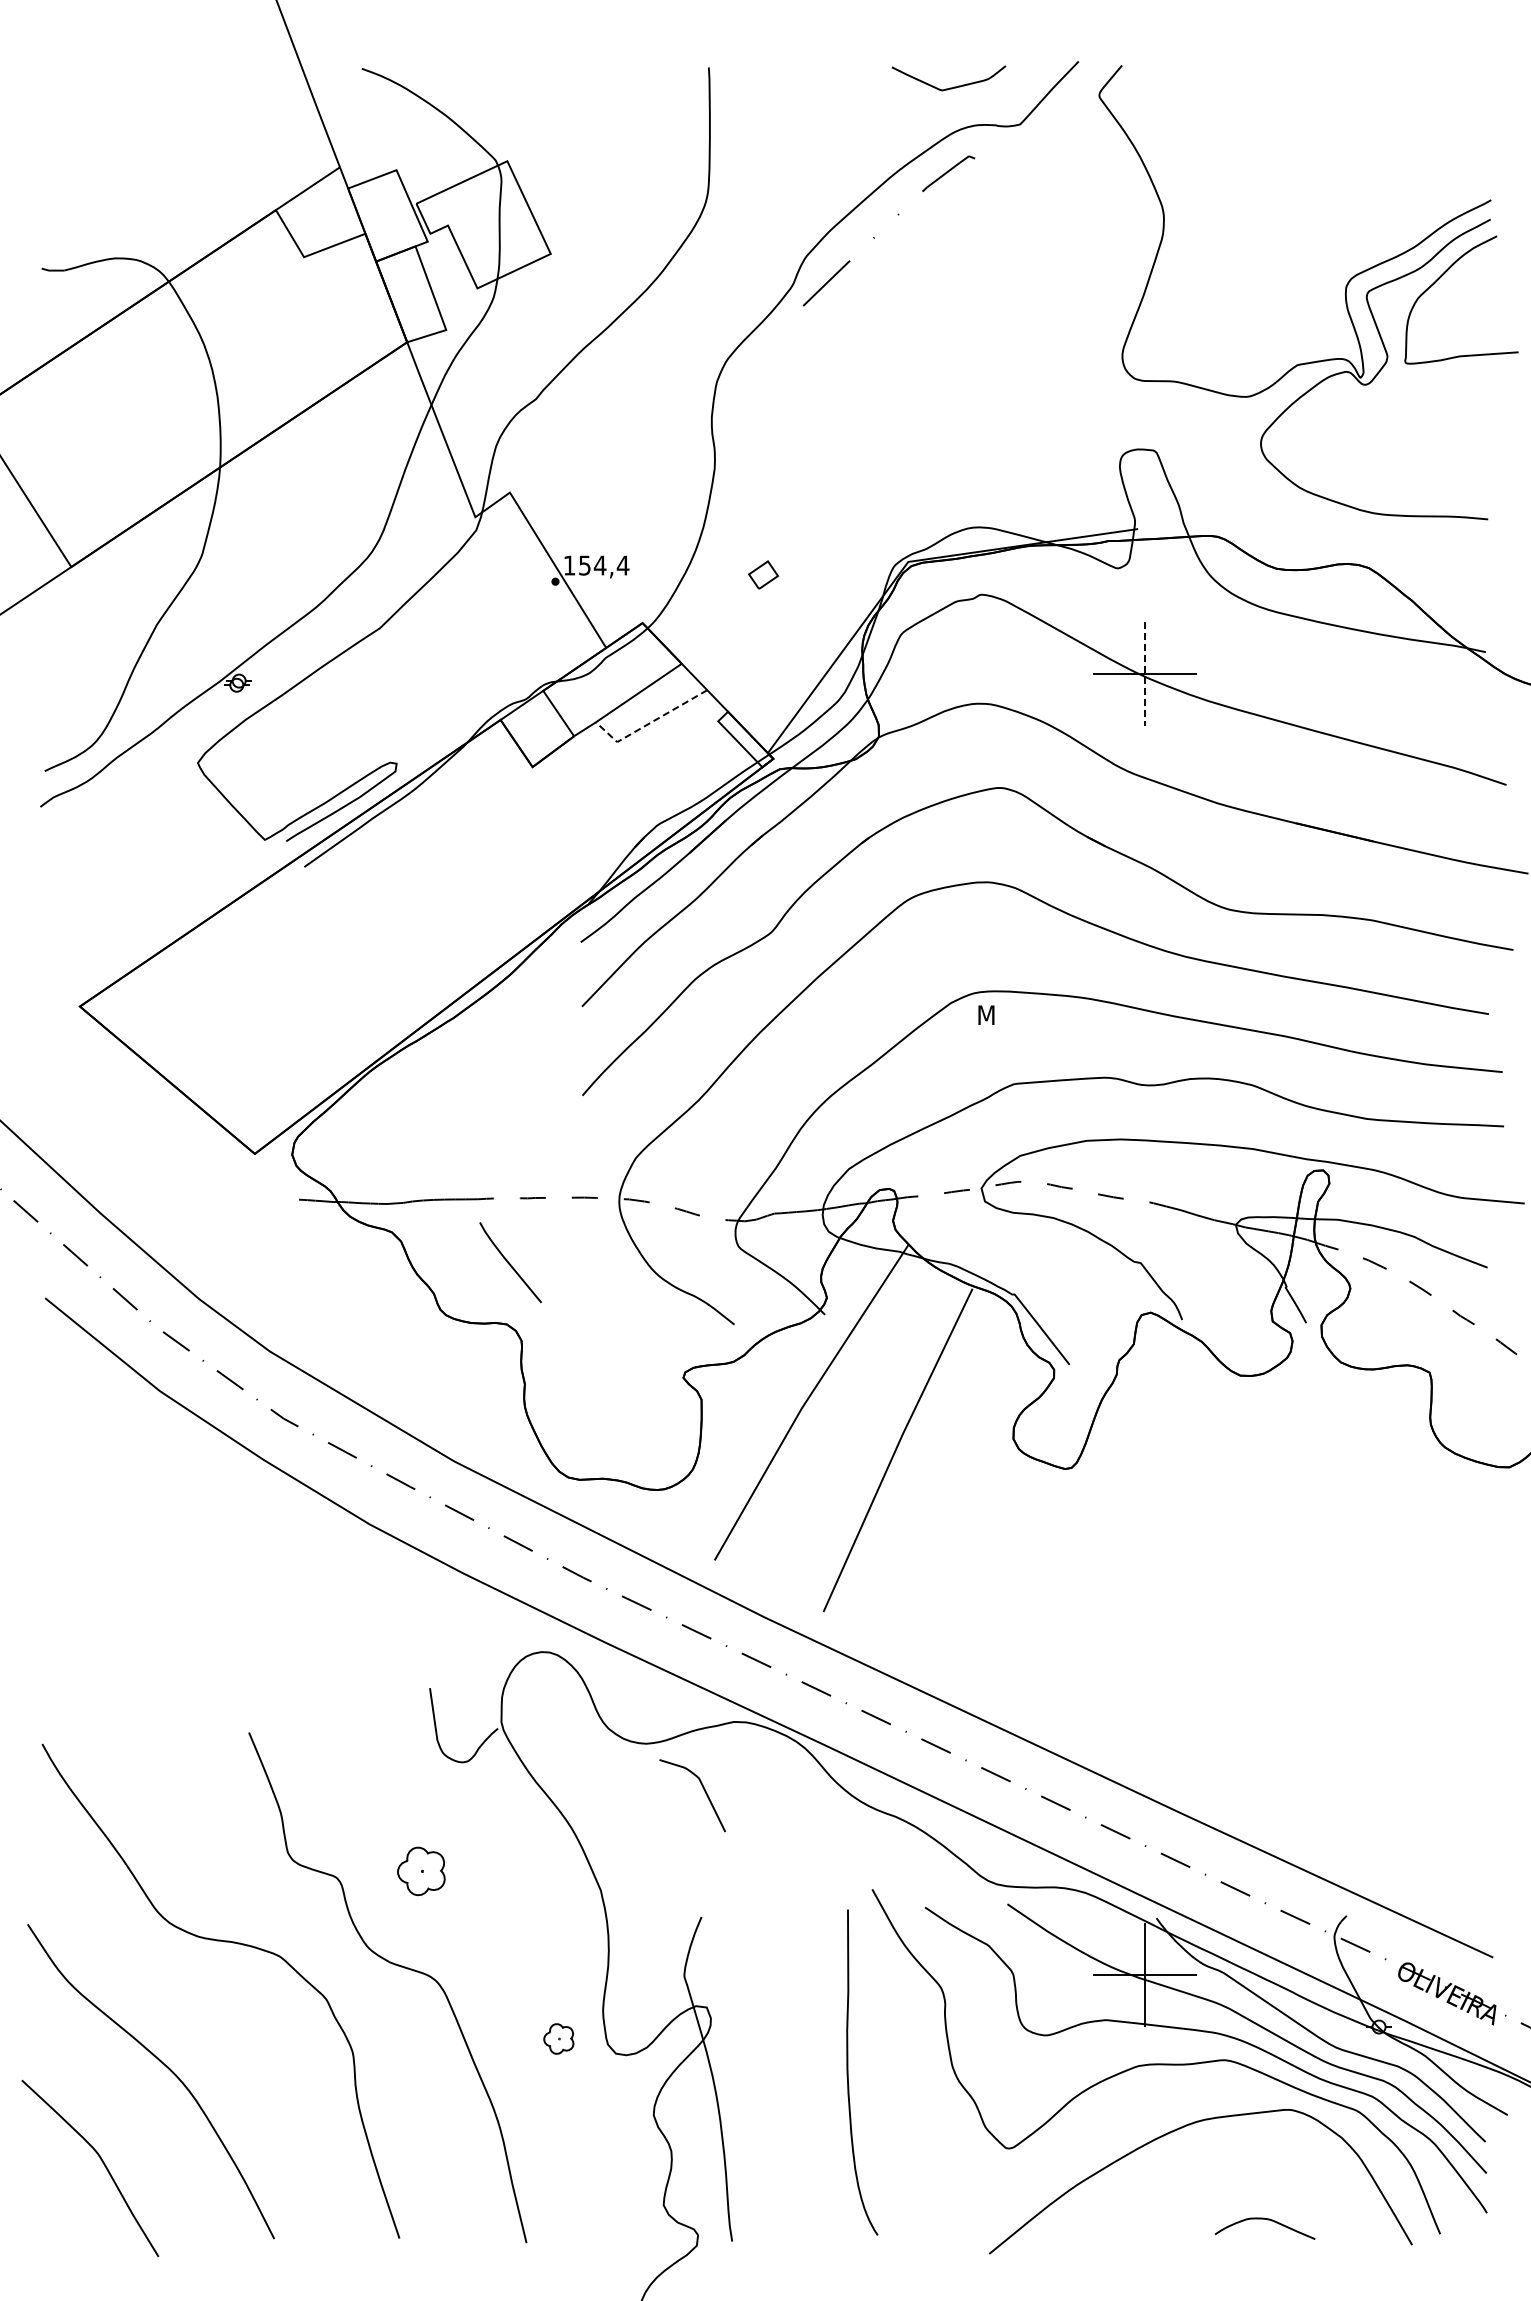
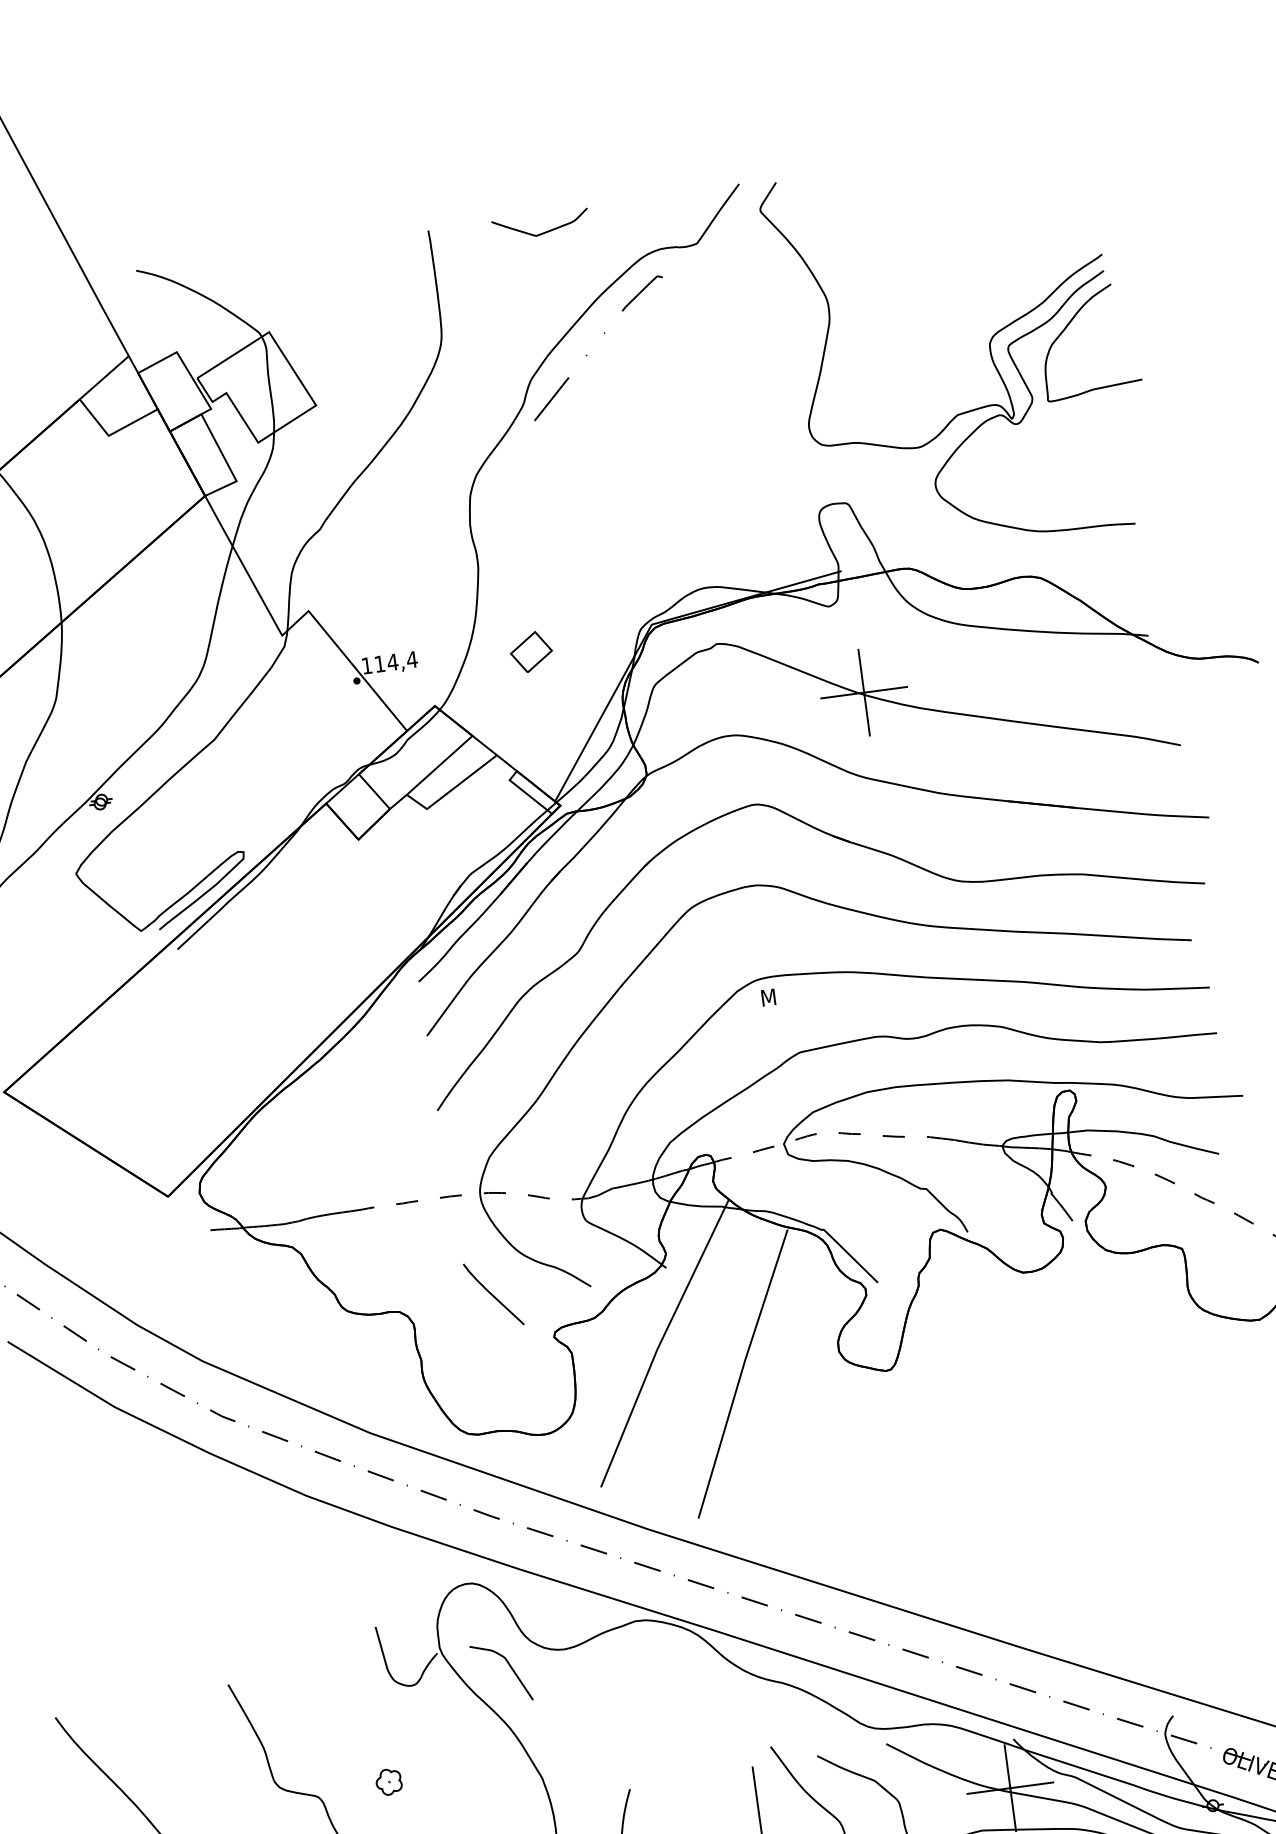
curve: (949, 87) -> (542, 232), moved
text: (584, 565) -> (379, 664), 154,4 -> 114,4
part: (763, 574) -> (531, 651), size x1.67
line: (1145, 674) -> (864, 692), dashed -> solid
line: (648, 724) -> (451, 790), dashed -> solid
line: (509, 1262) -> (492, 1294), moved
curve: (703, 1789) -> (509, 1666), moved
part: (421, 1870) -> (388, 1781), size x0.62

